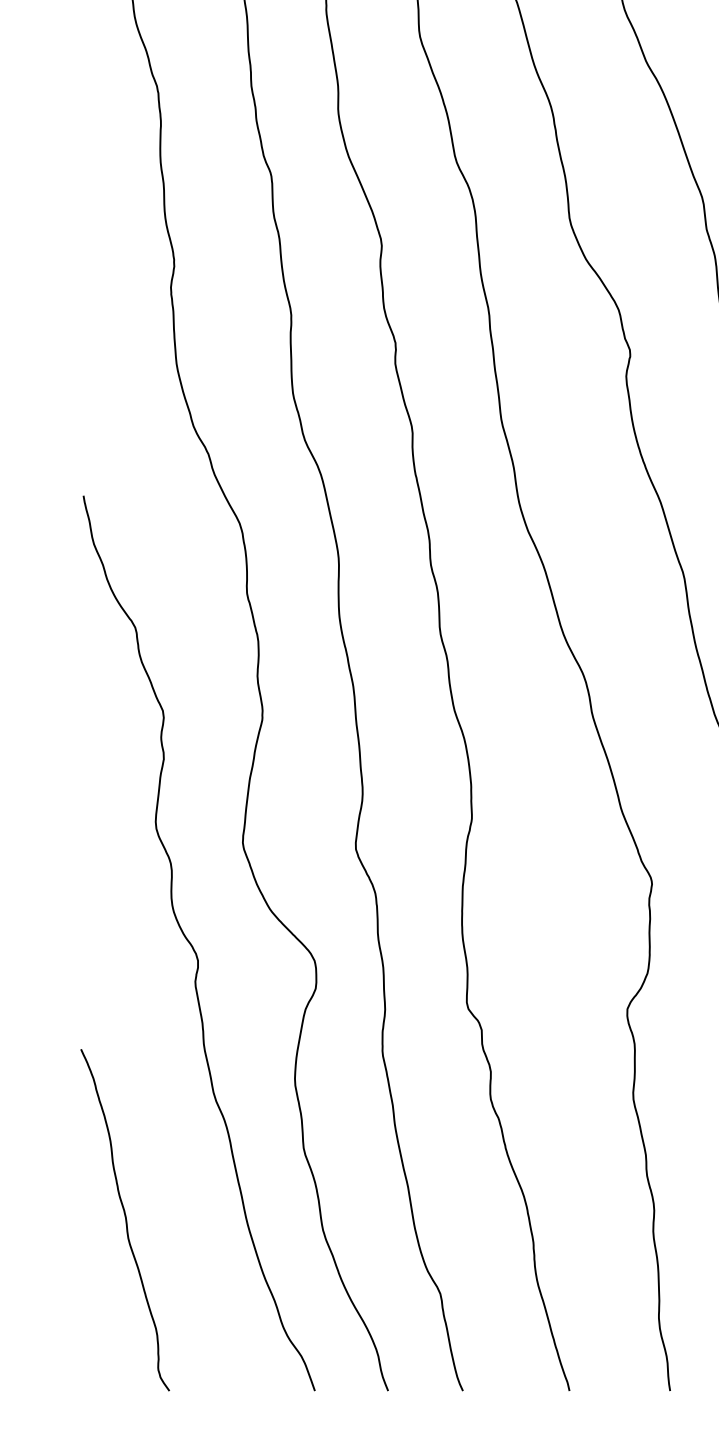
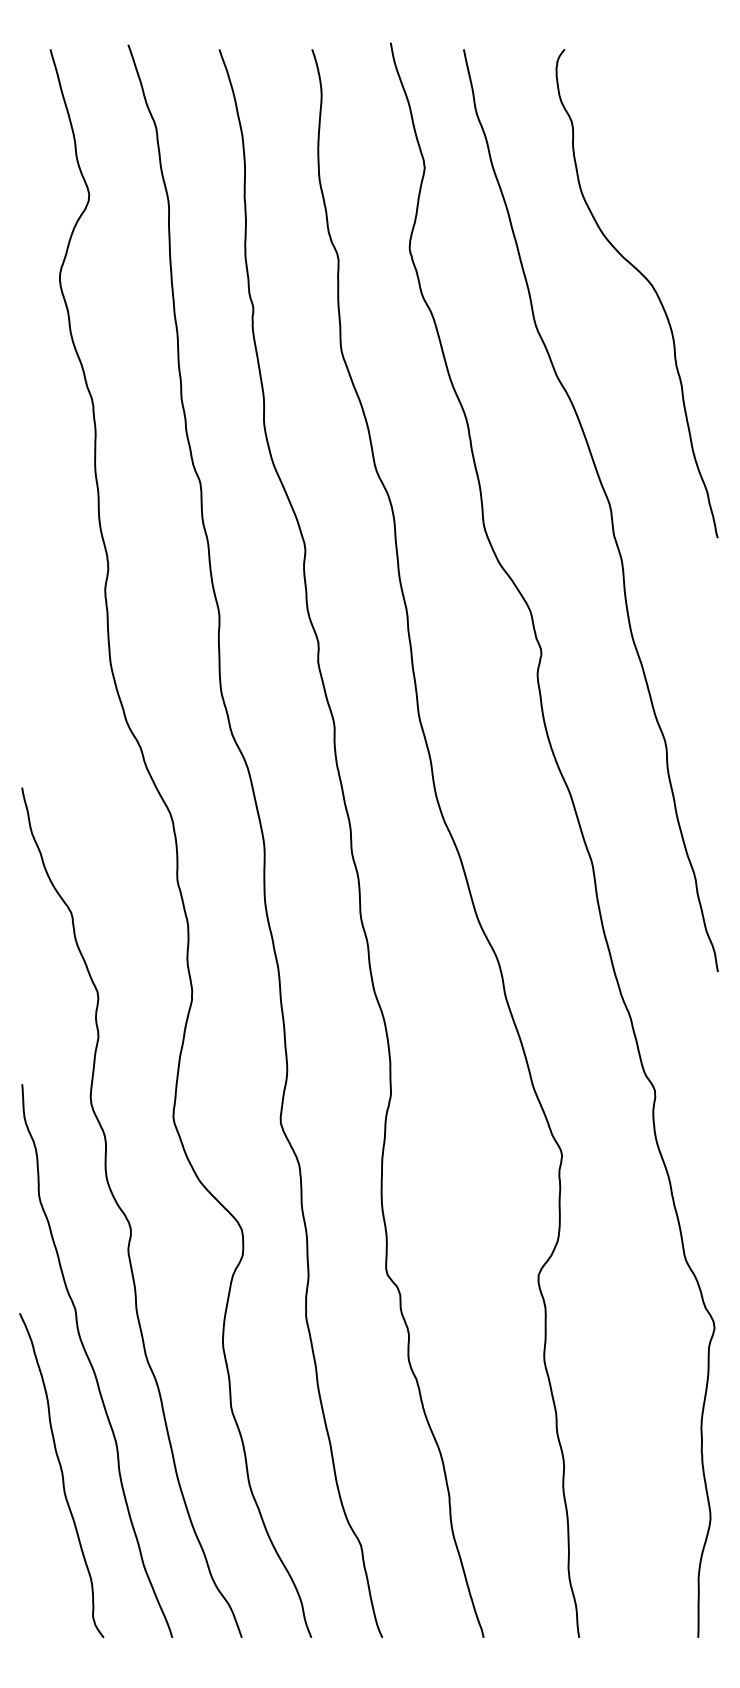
curve: (156, 1101) -> (91, 1362), added

